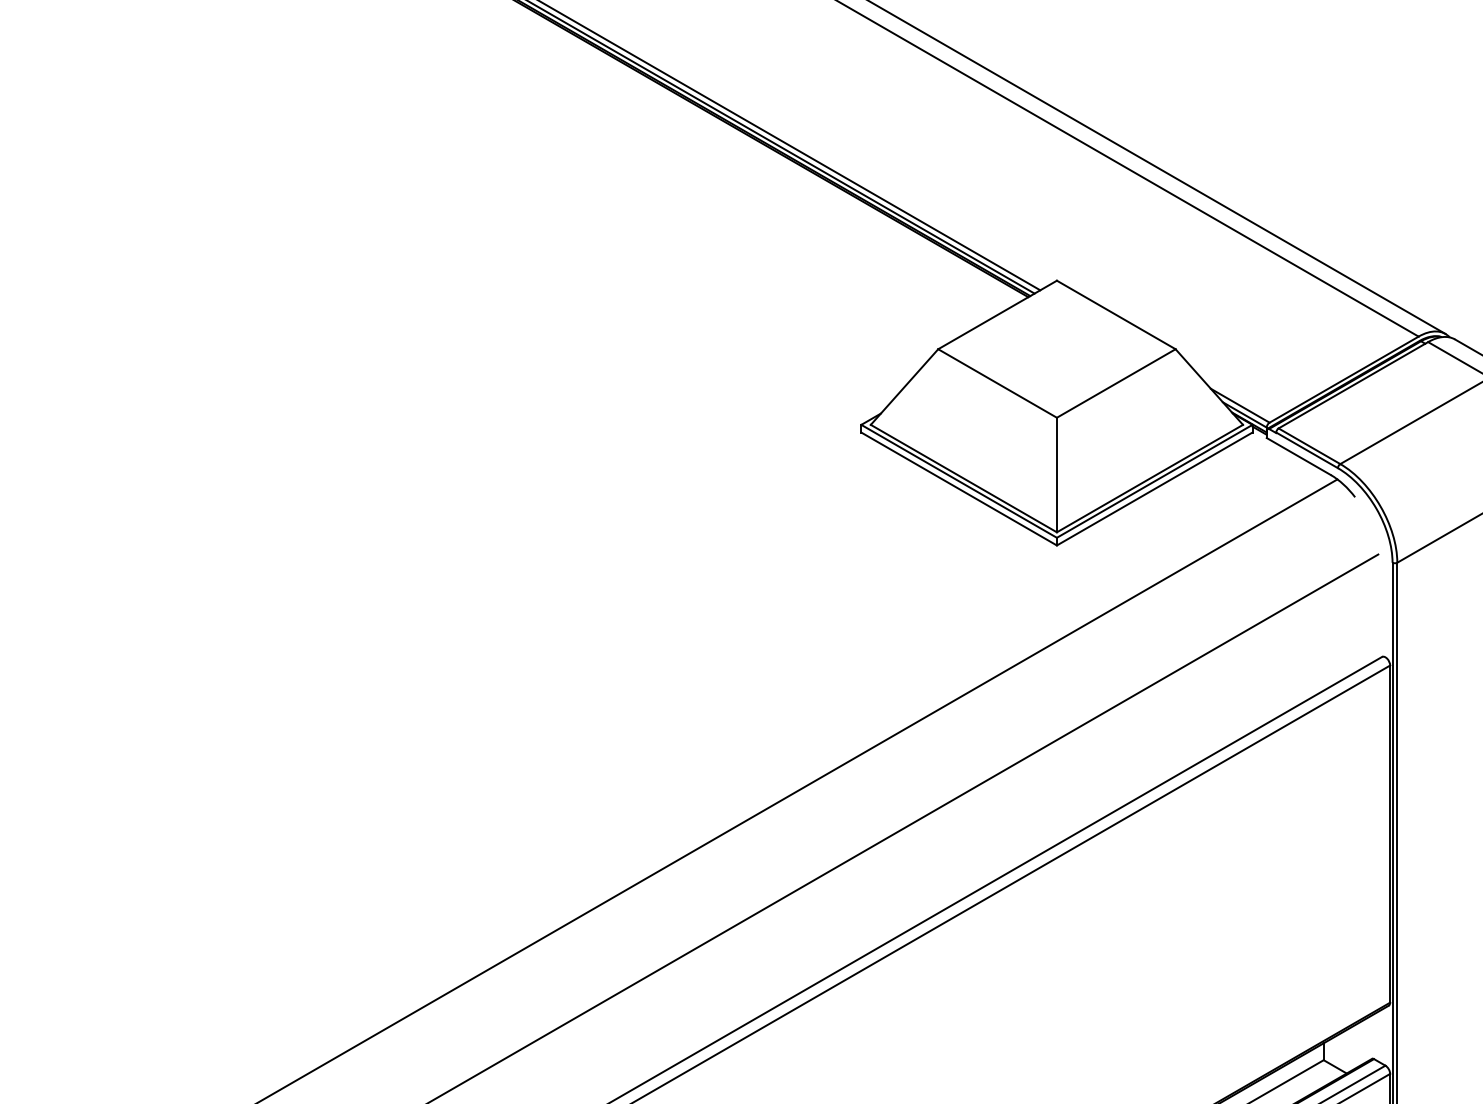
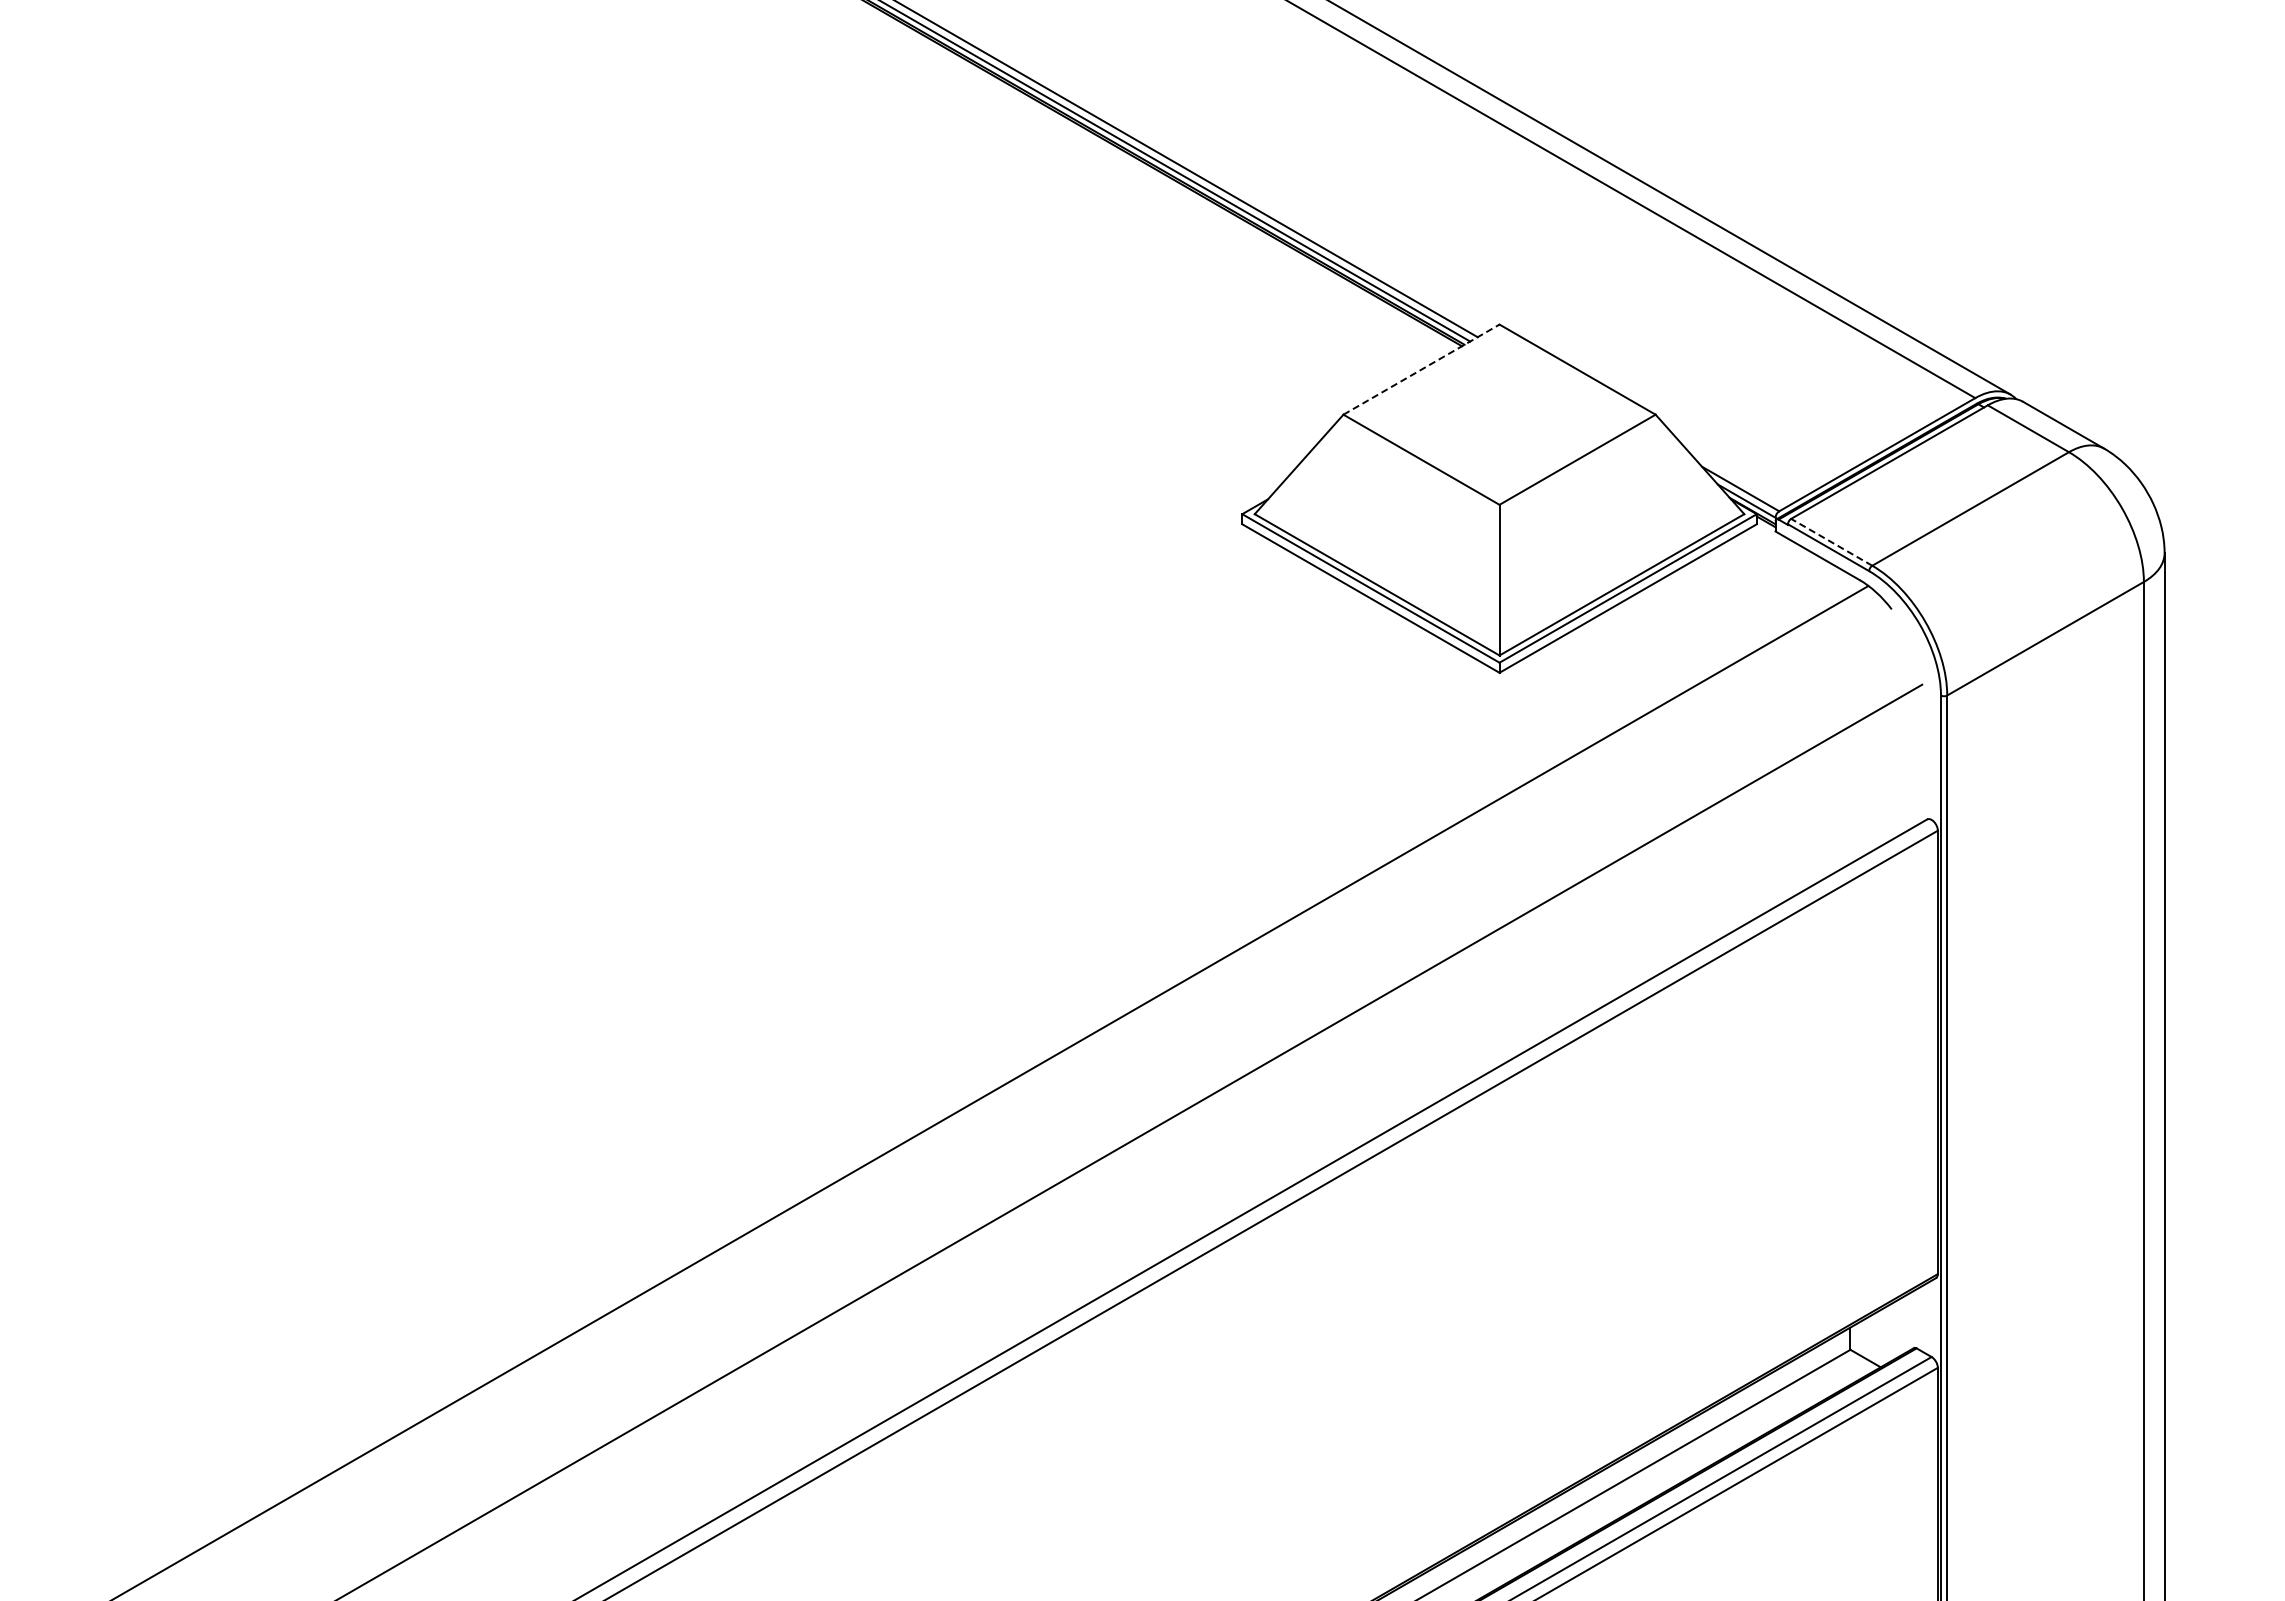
line: (997, 314) -> (1421, 369), solid -> dashed
line: (1309, 446) -> (1831, 542), solid -> dashed

